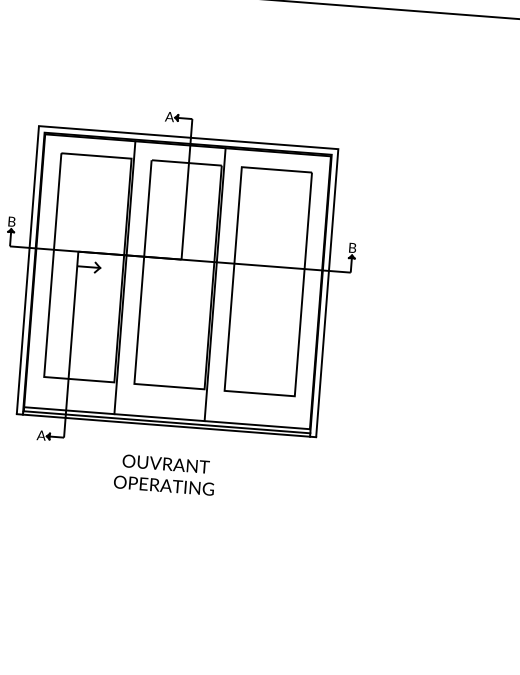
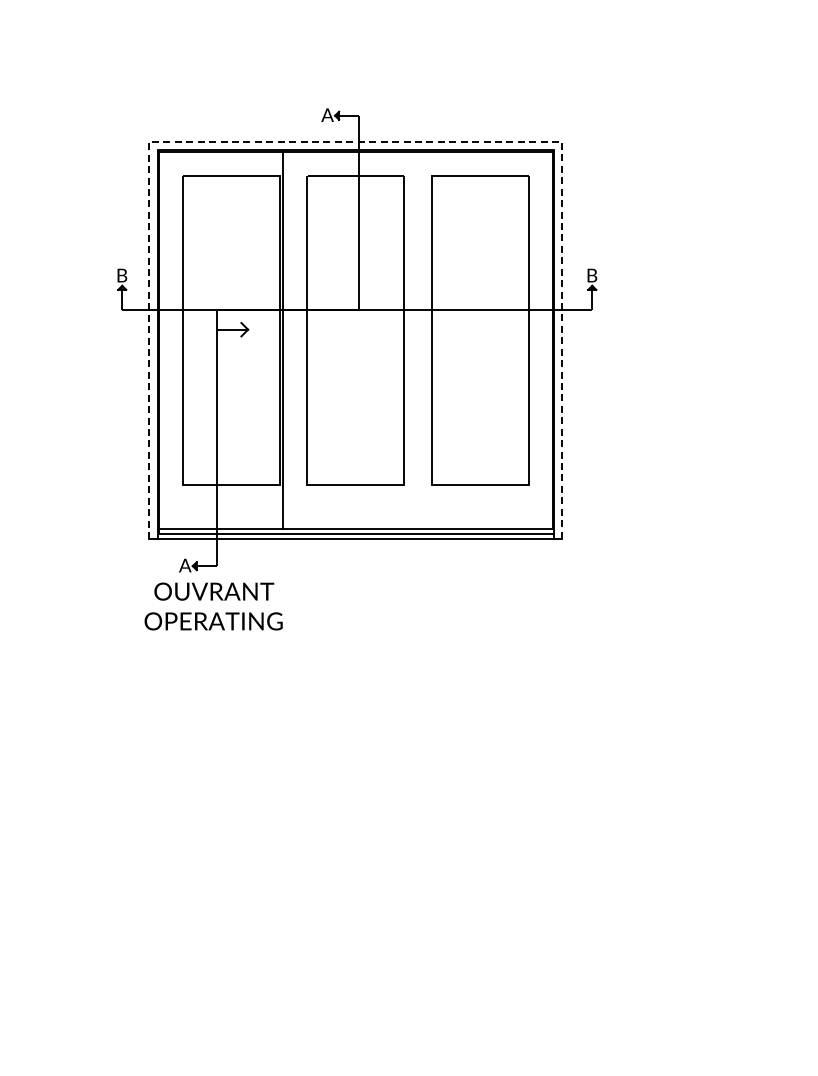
line: (189, 137) -> (356, 141), solid -> dashed
line: (215, 284) -> (407, 340), removed
text: (164, 474) -> (213, 606), moved

